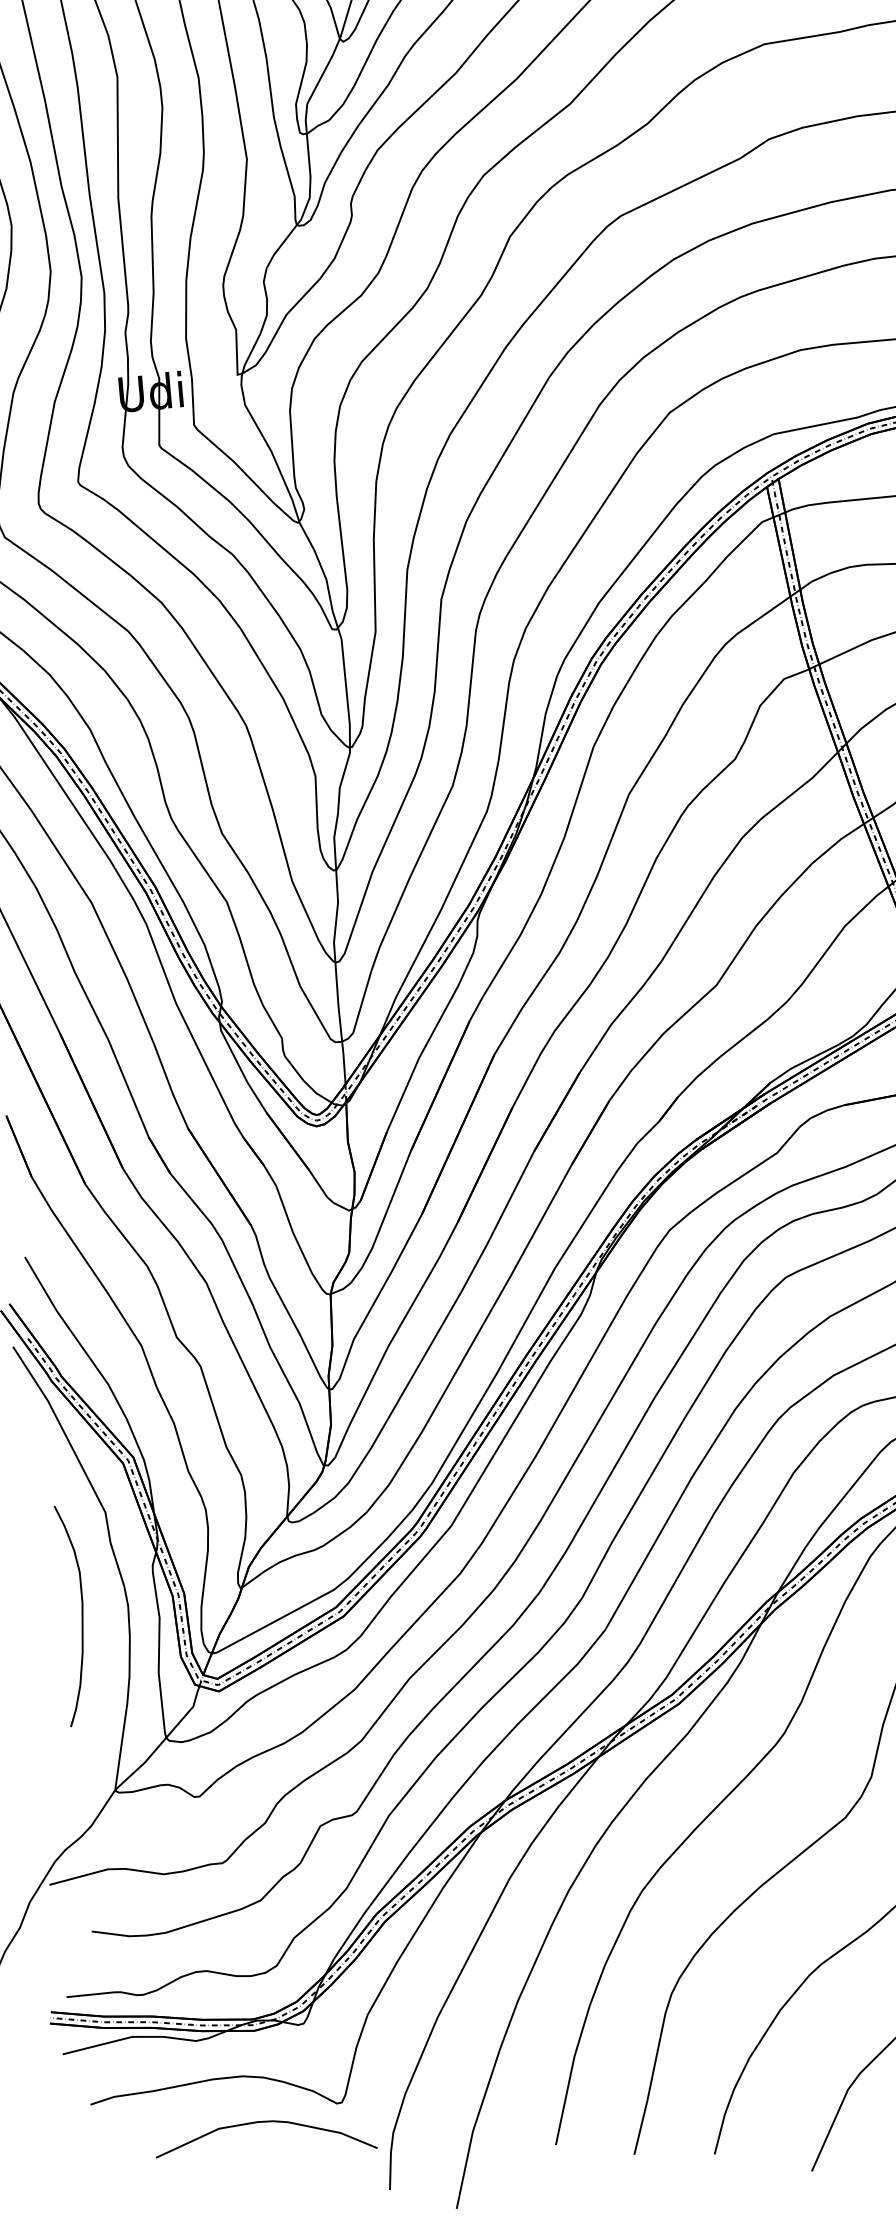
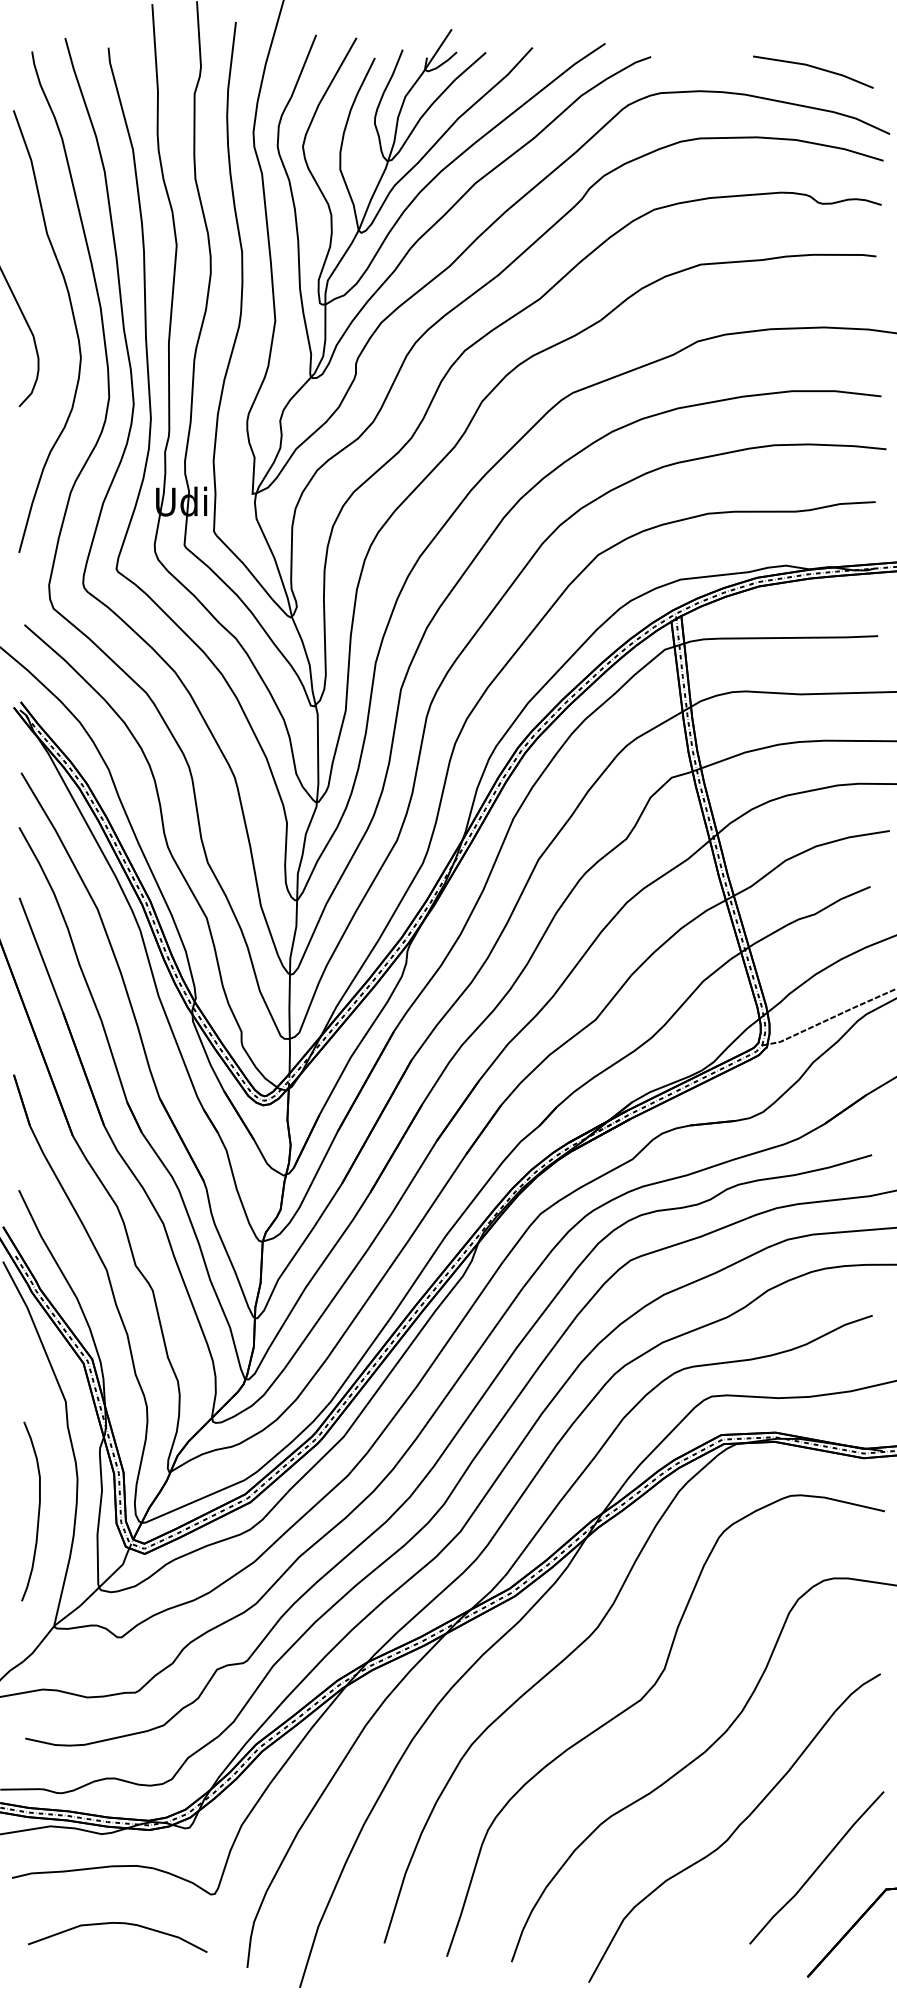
curve: (81, 1614) -> (38, 1511), moved
curve: (270, 2123) -> (122, 1924), moved

